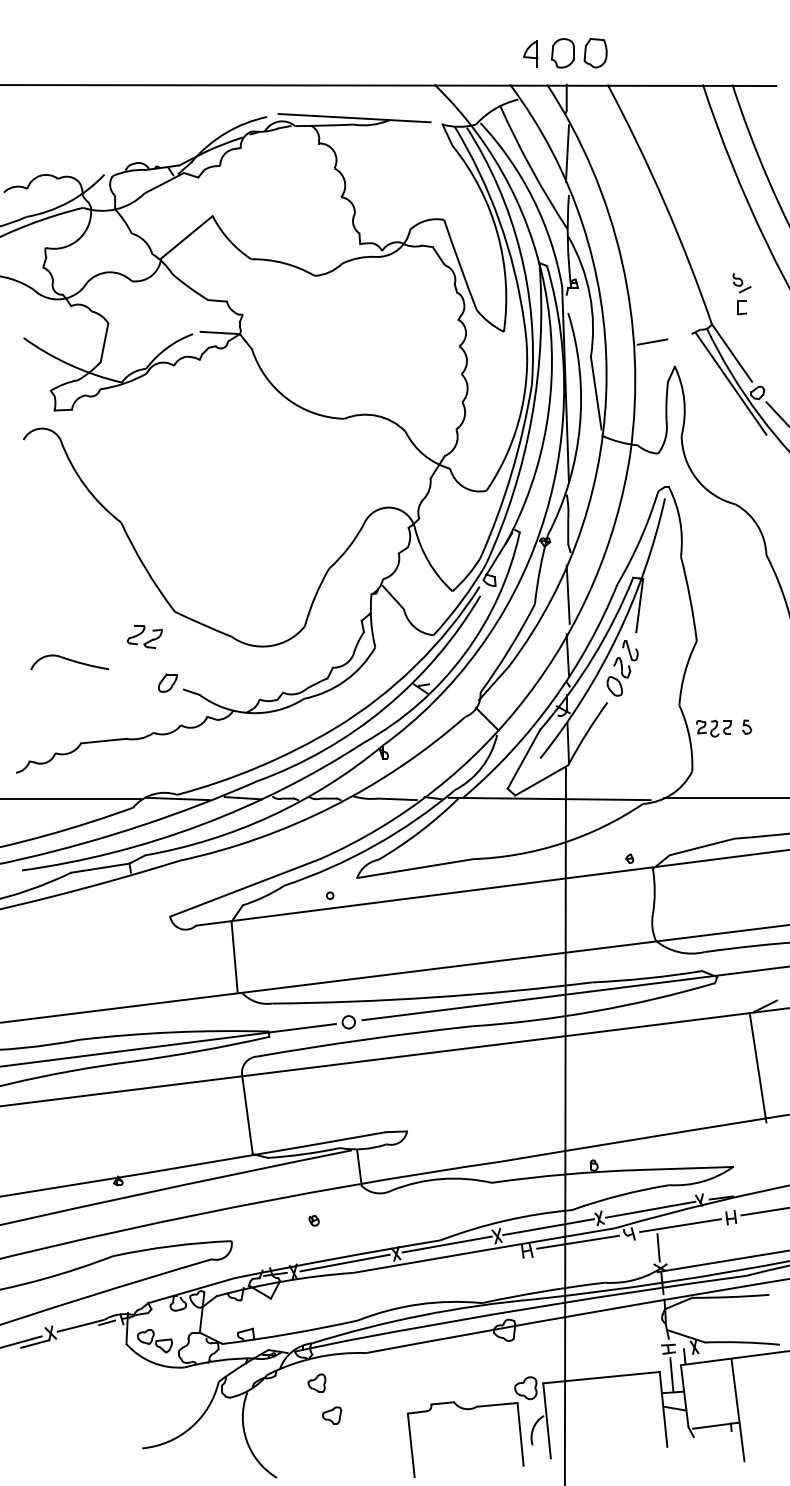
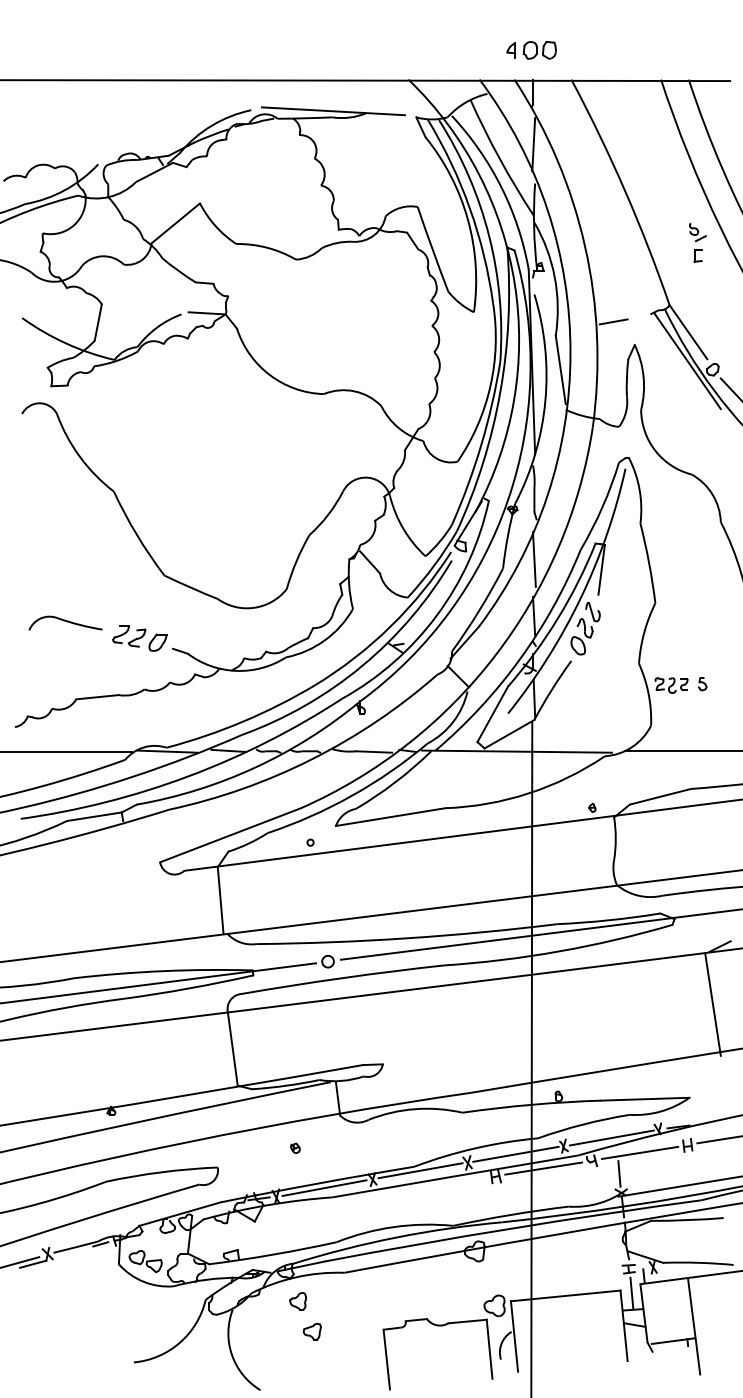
part: (565, 53) -> (531, 50), size x0.62
part: (741, 293) -> (697, 242), moved
part: (145, 637) -> (129, 636), moved

